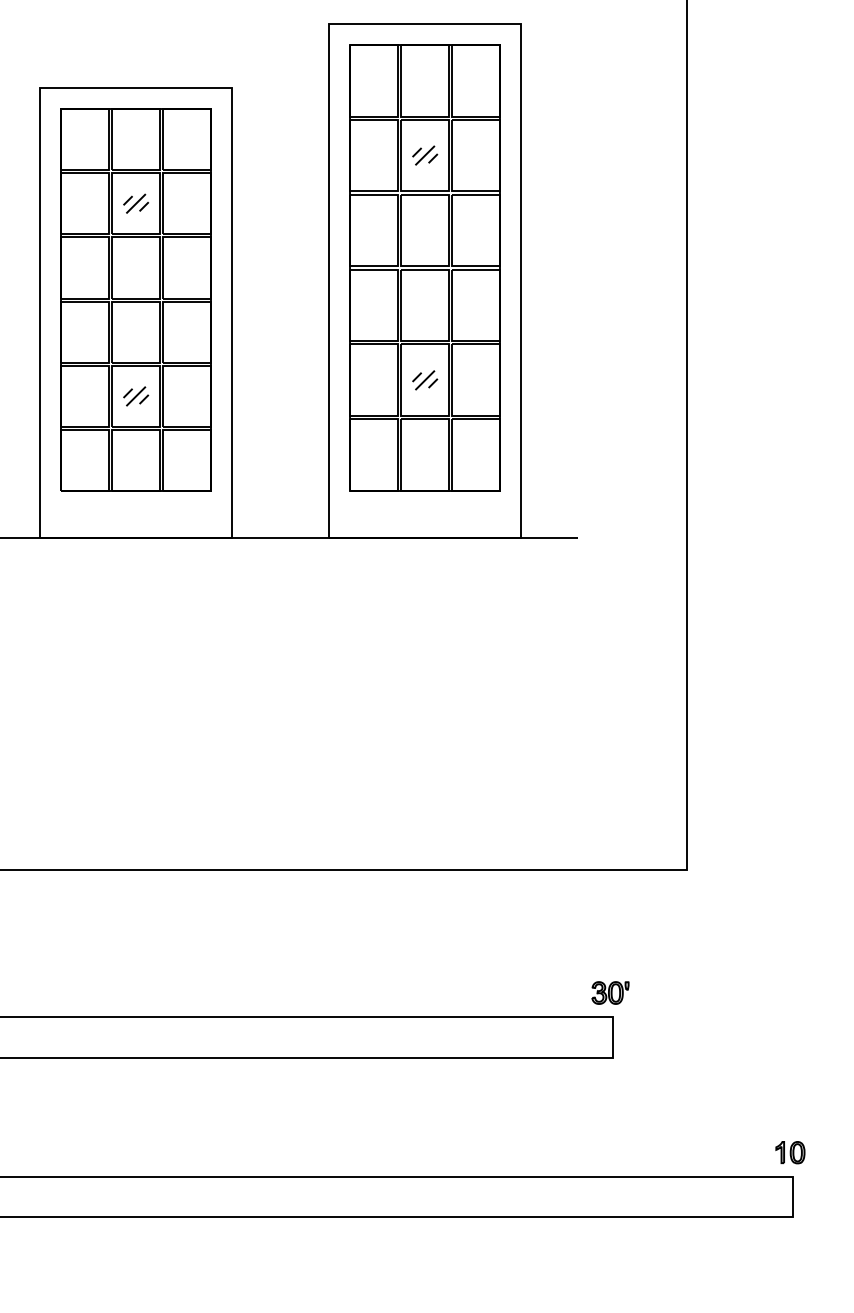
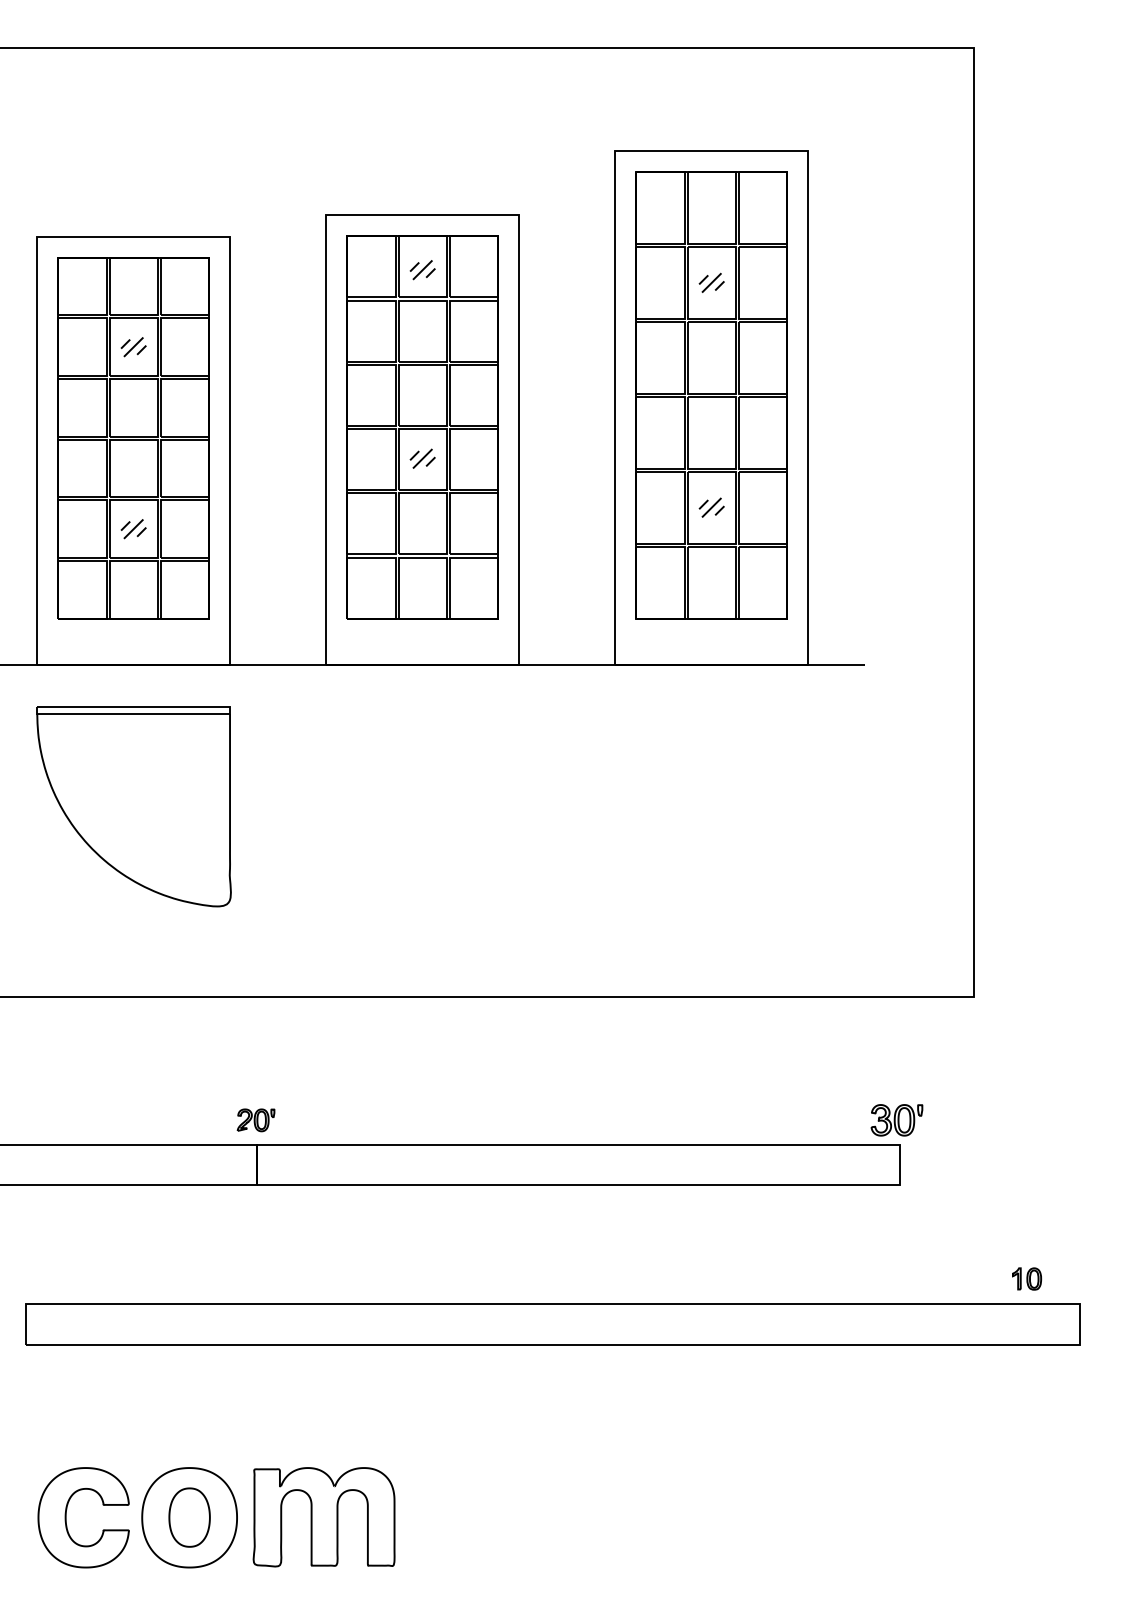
part: (135, 204) -> (422, 270), moved
part: (135, 396) -> (422, 458), moved
part: (610, 993) -> (897, 1120), size x1.4
part: (790, 1152) -> (1027, 1278), moved

